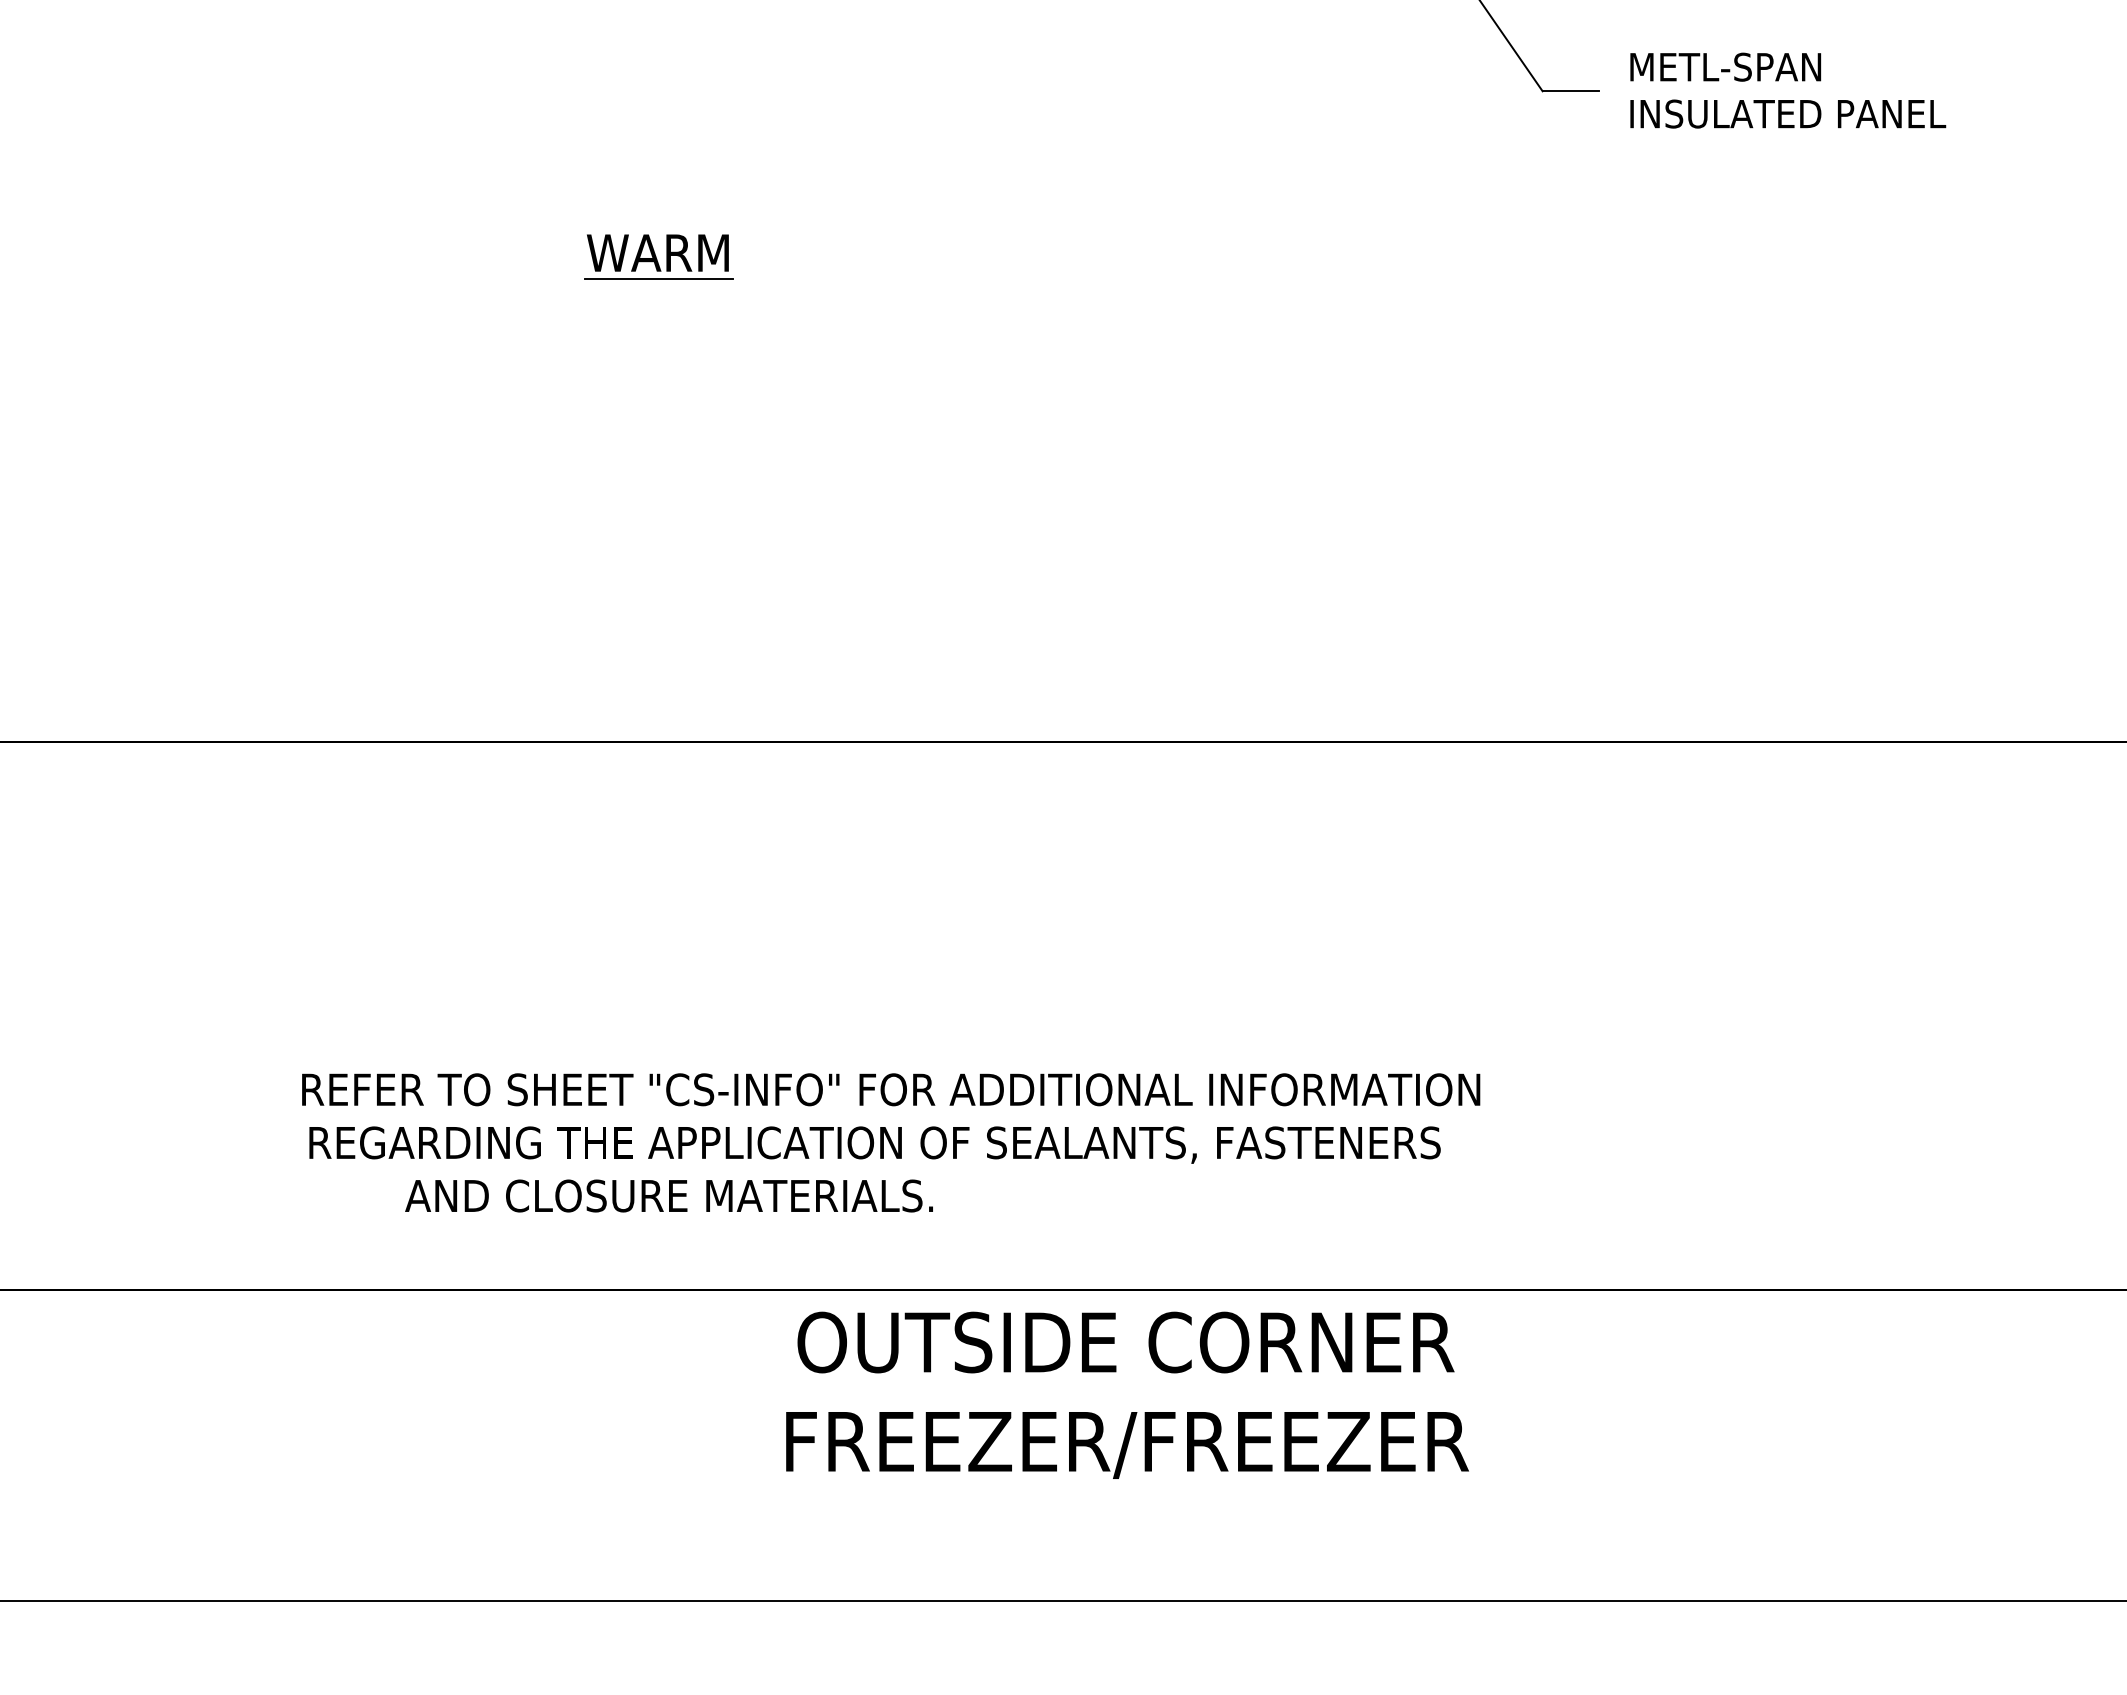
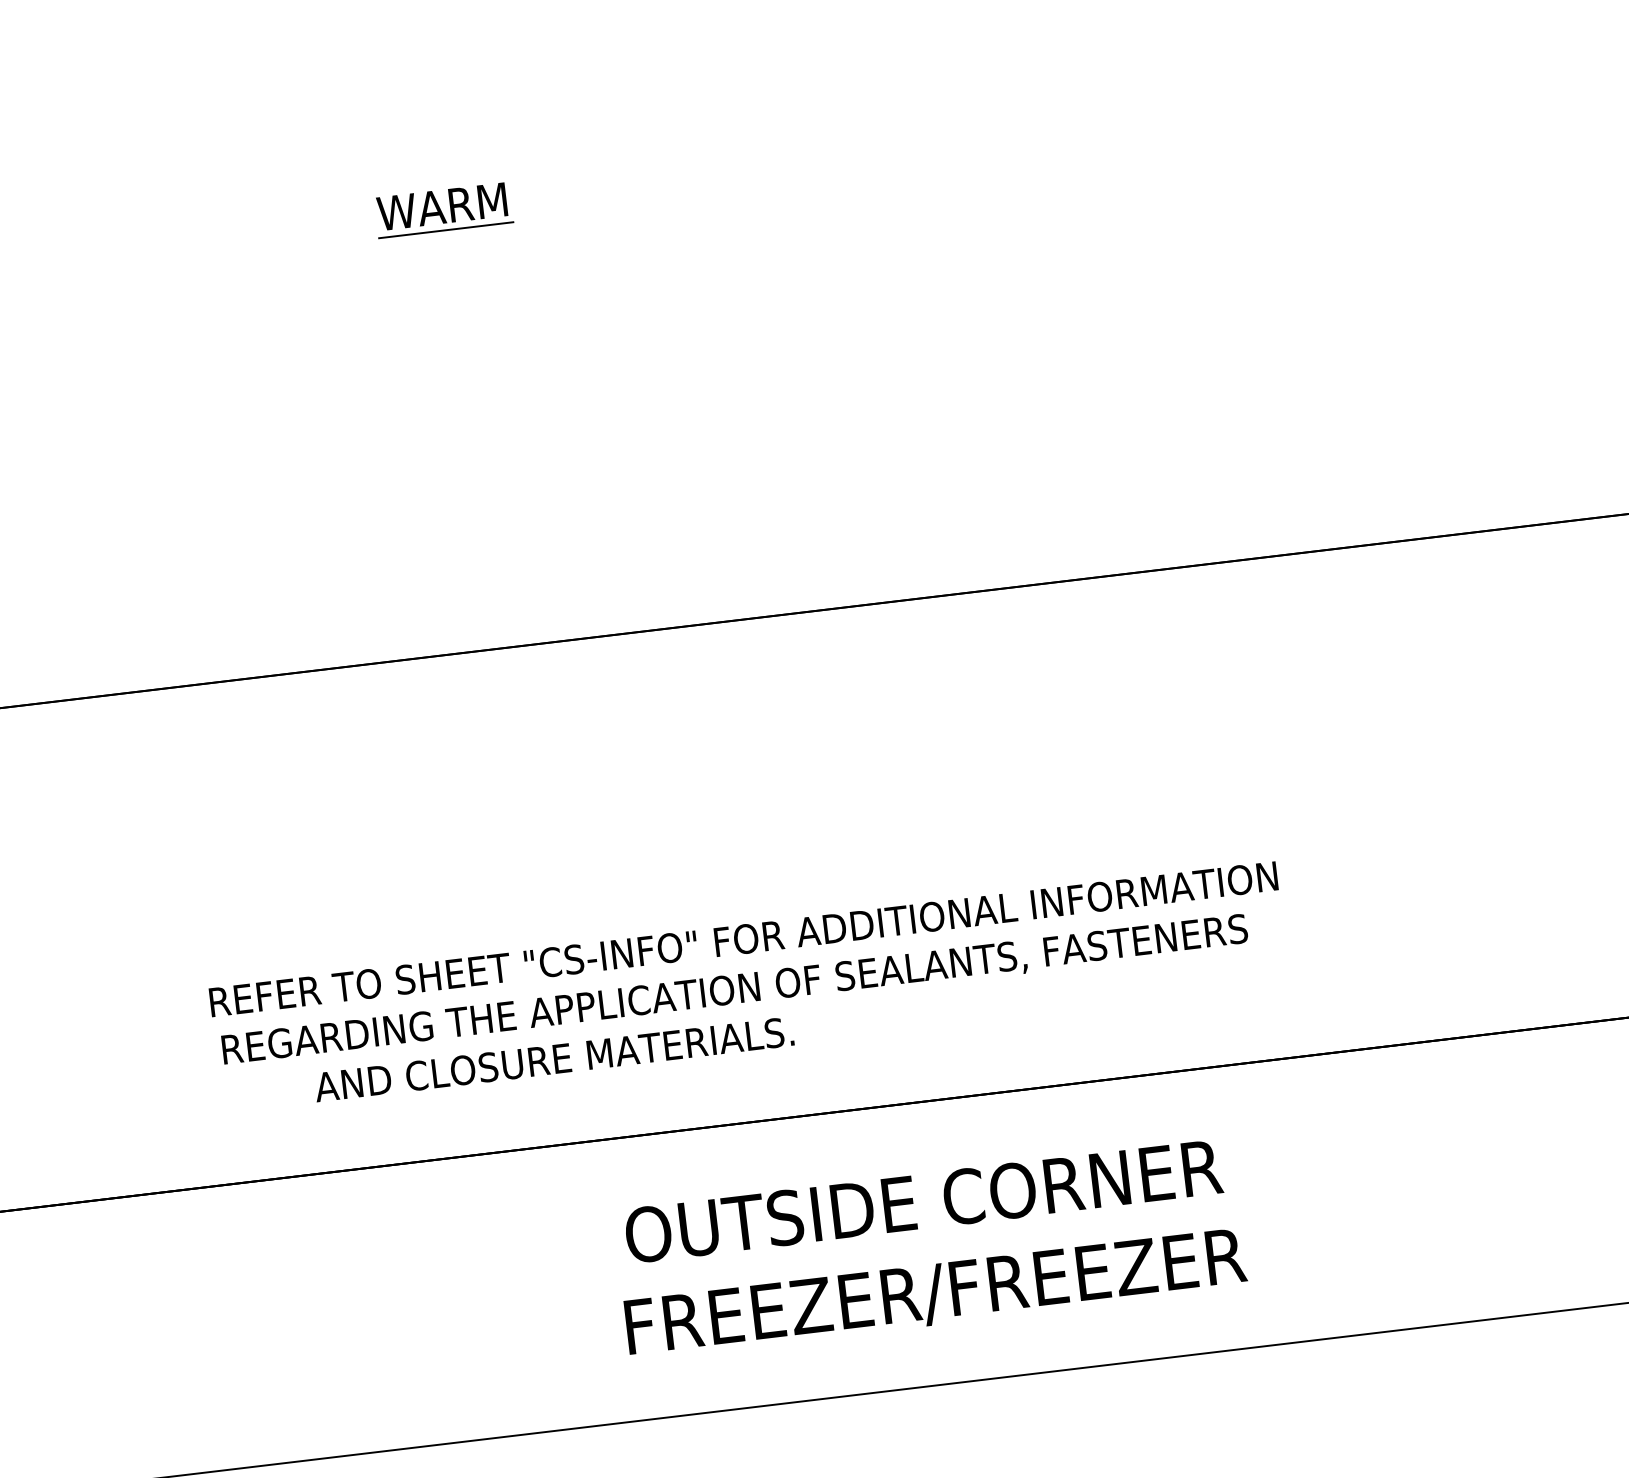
text: (1127, 1394) -> (930, 1248), moved

